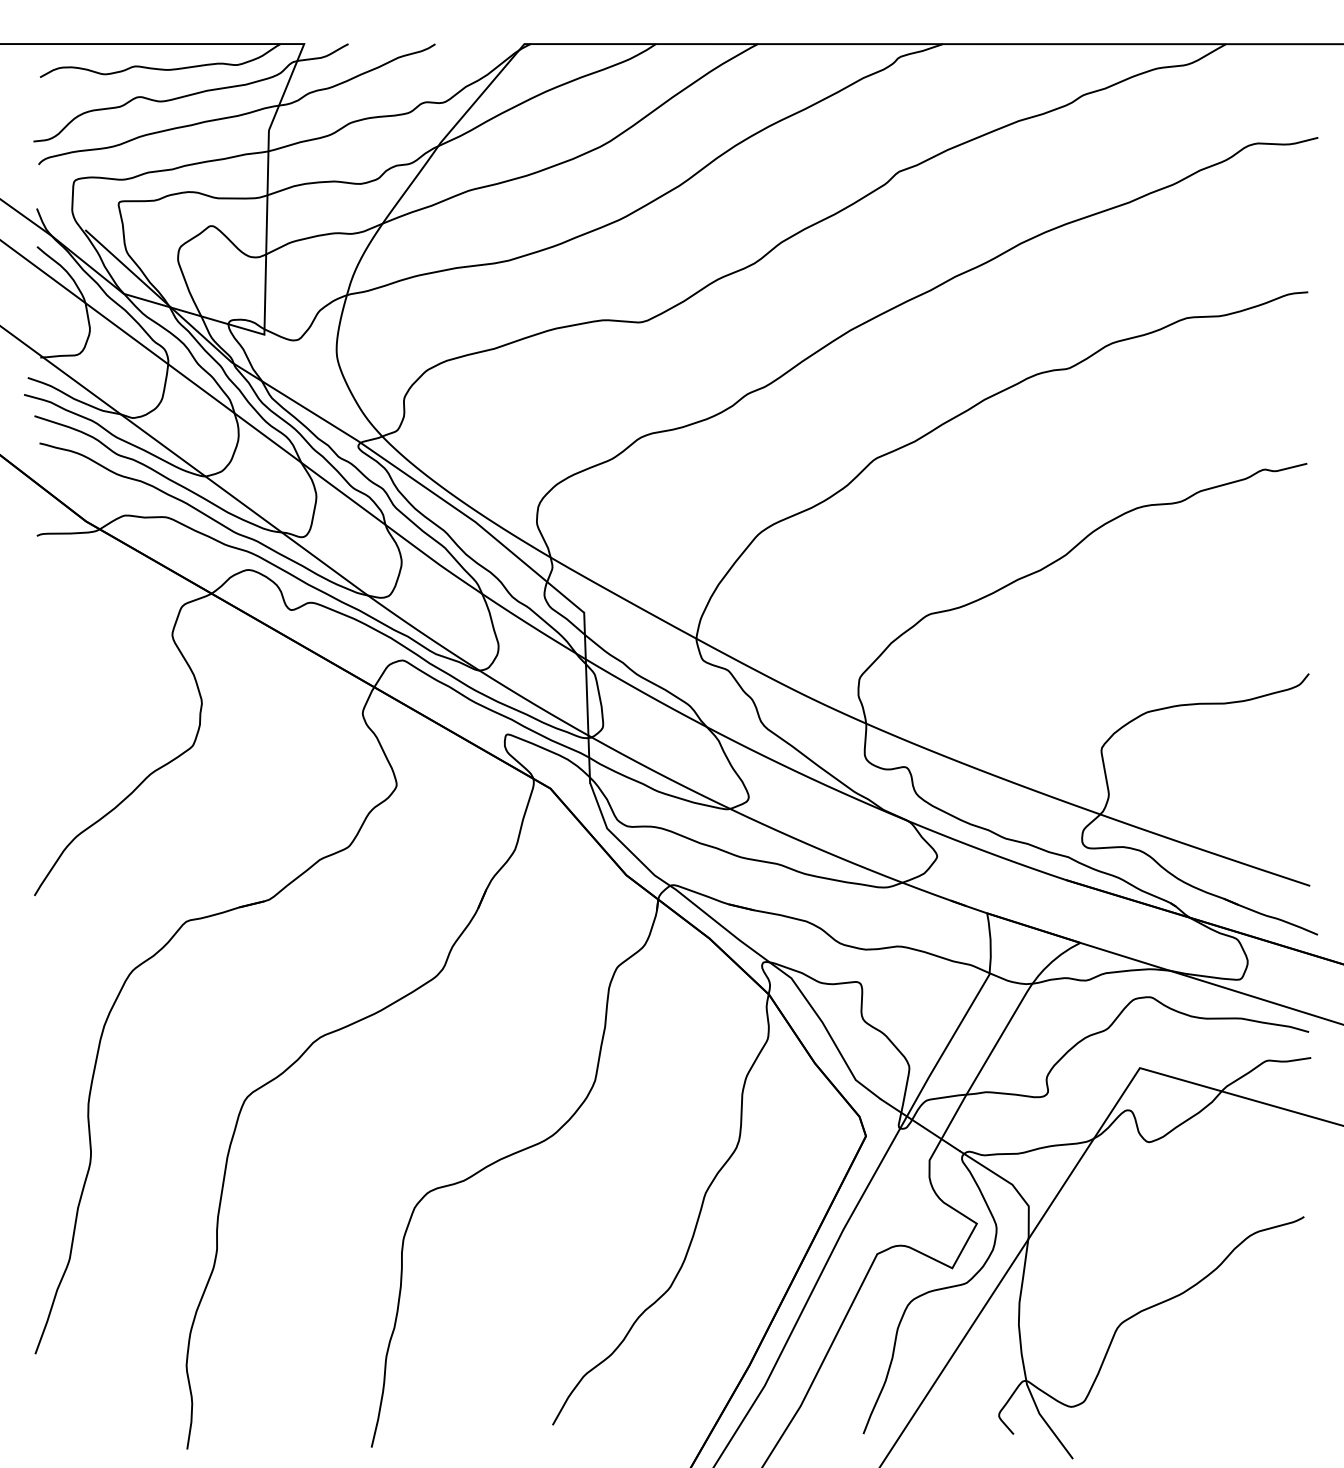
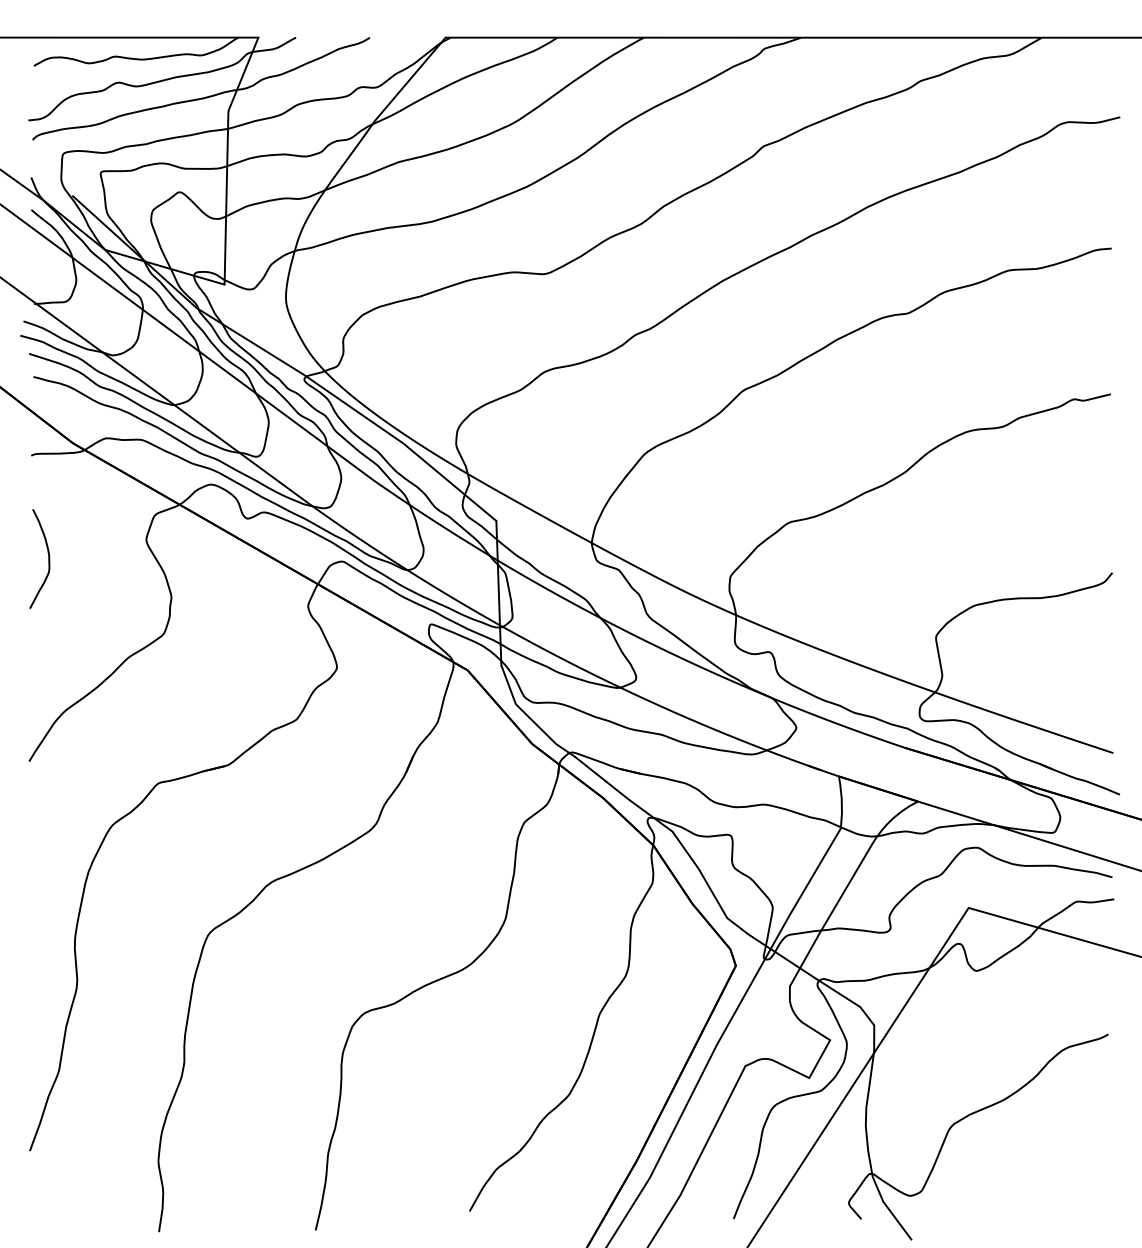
curve: (57, 657) -> (48, 558), added

